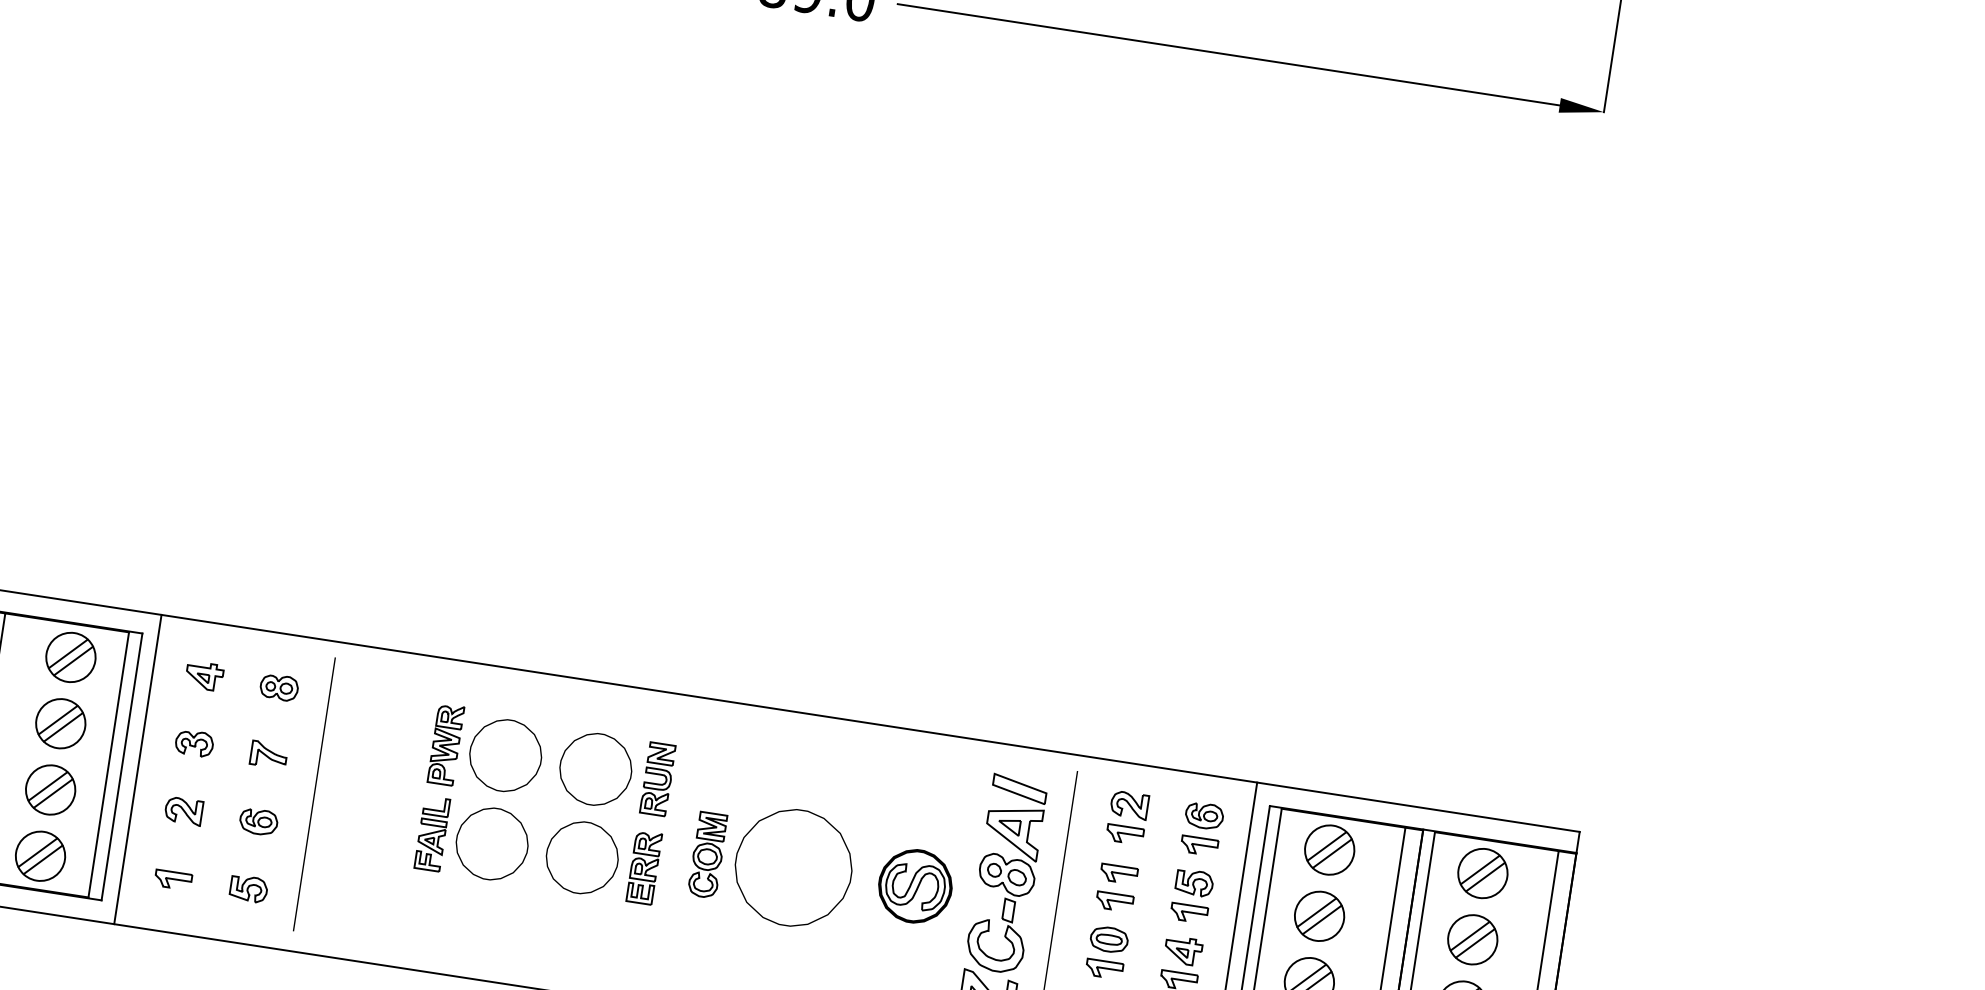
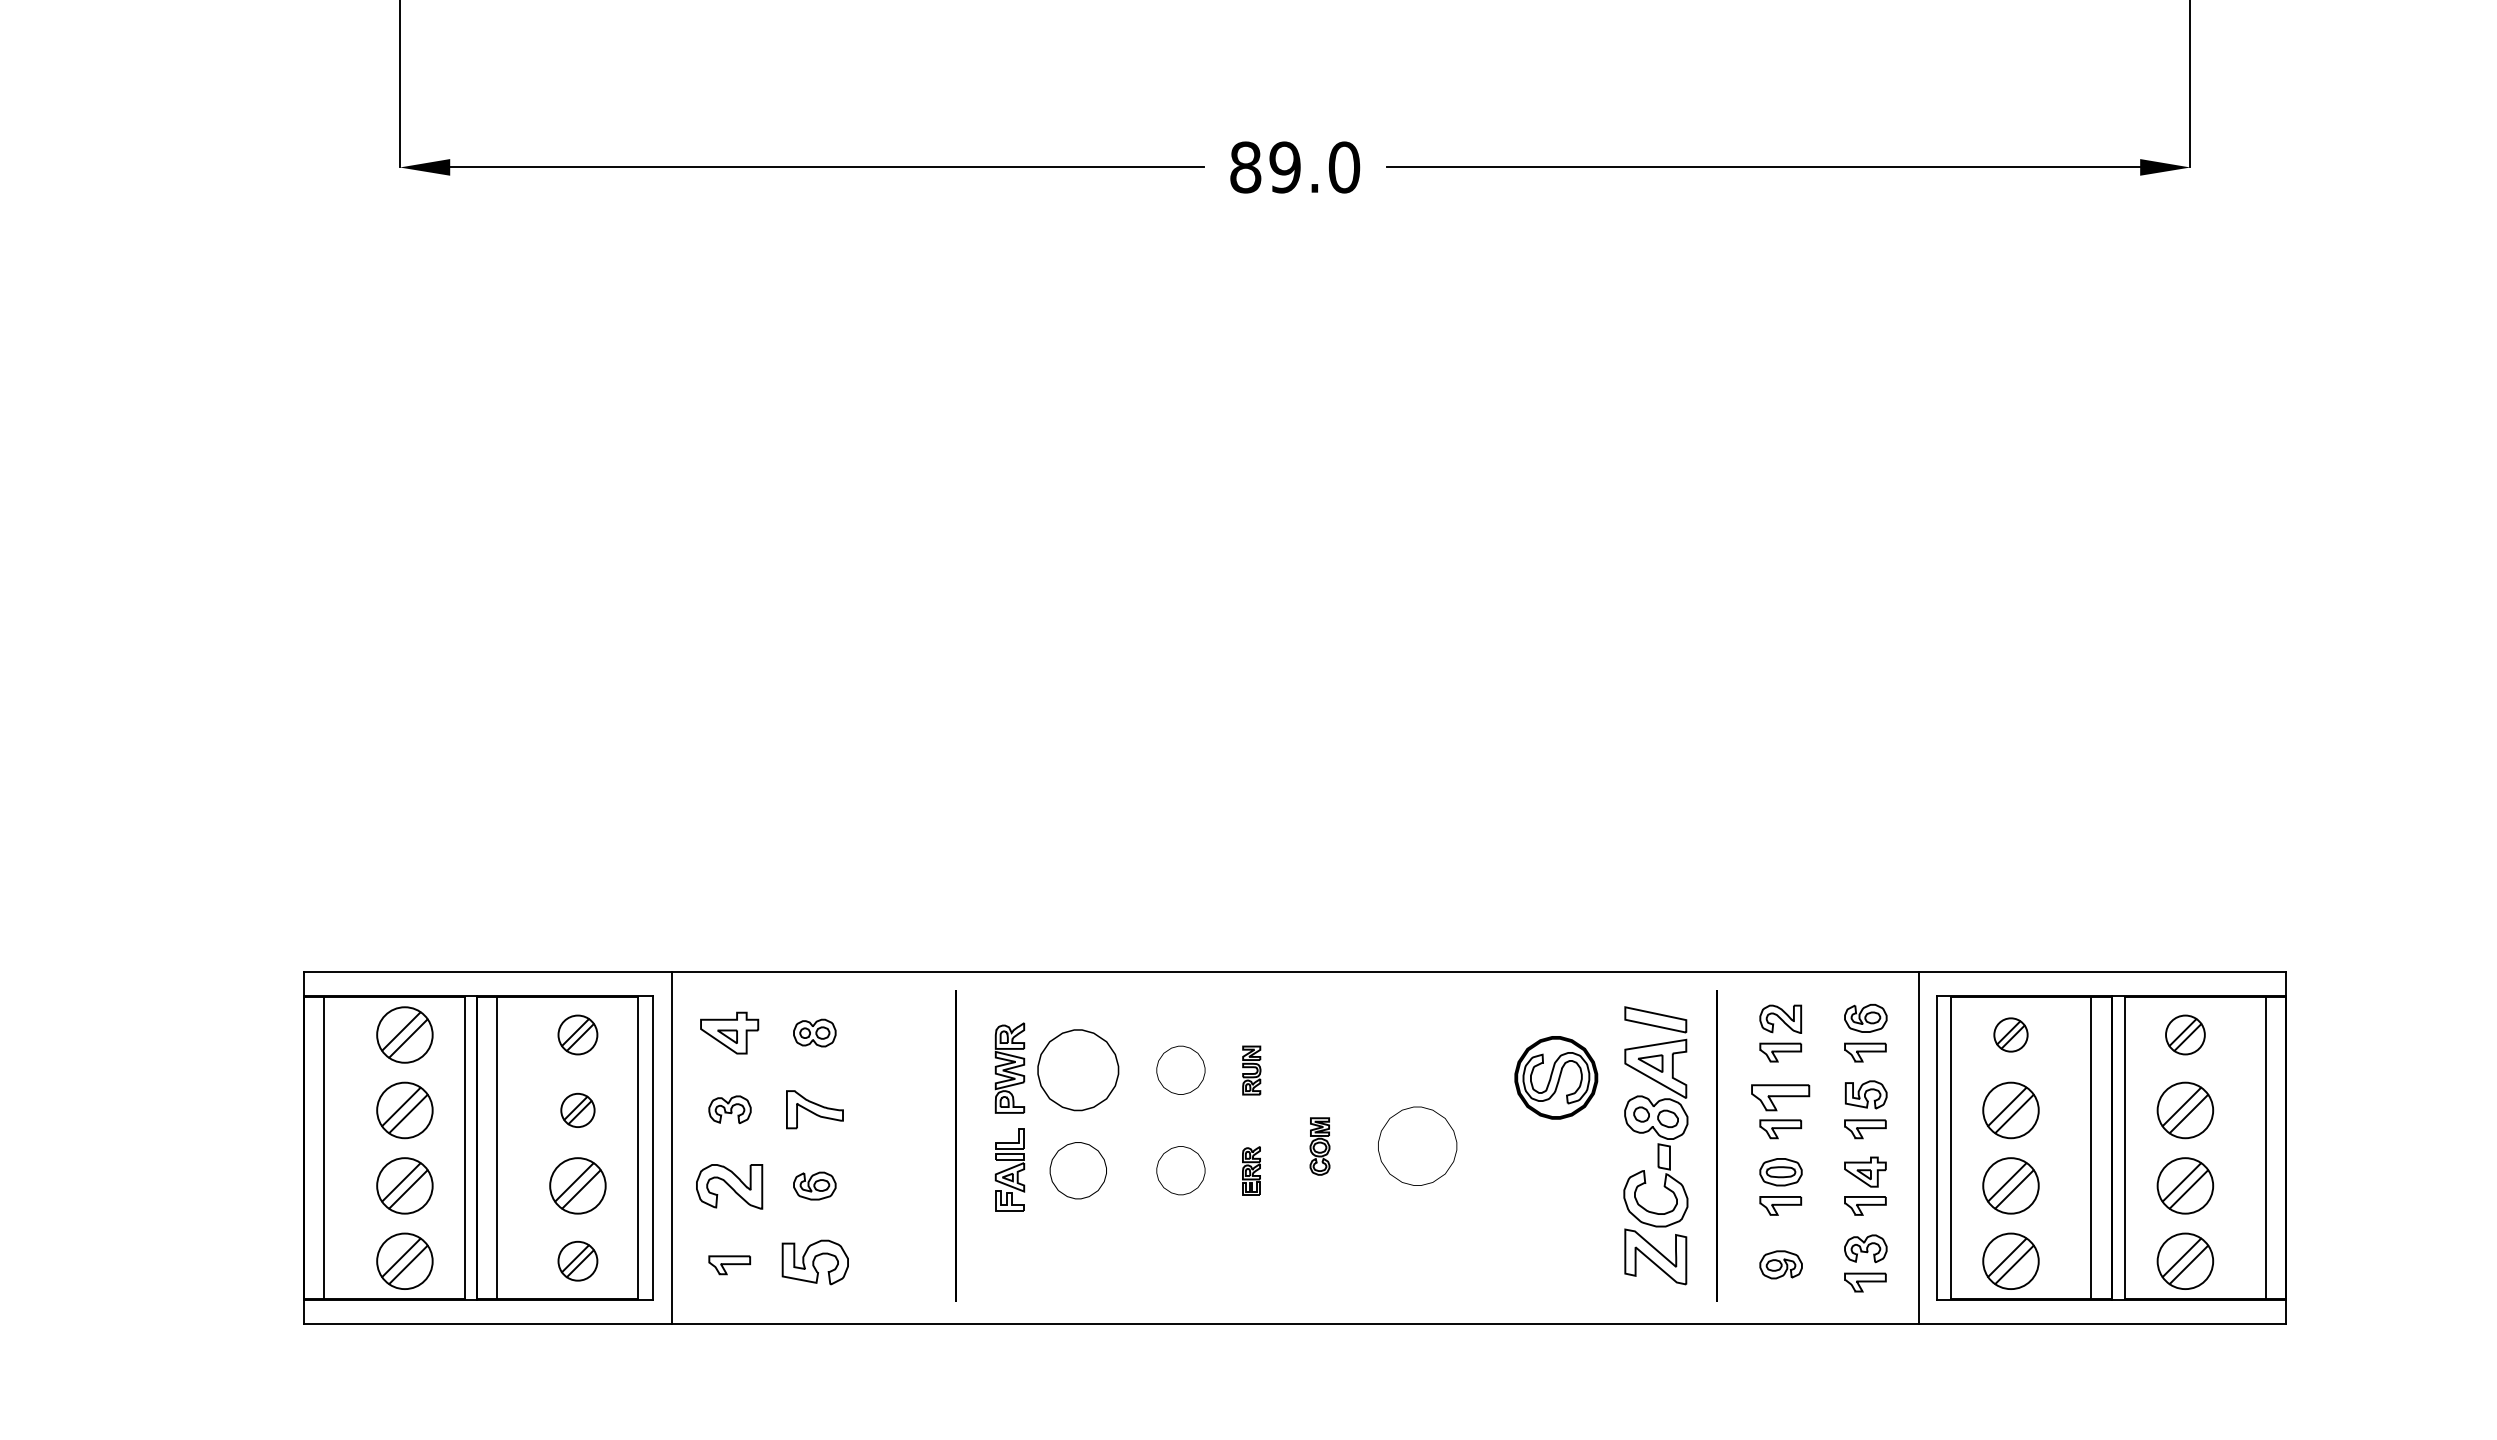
part: (70, 656) -> (577, 1034), size x0.7
part: (204, 675) -> (729, 1032), size x1.4
part: (60, 723) -> (577, 1110), size x0.6
part: (268, 754) -> (814, 1109), size x1.4
part: (595, 769) -> (1180, 1070), size x0.6
part: (657, 779) -> (1251, 1070), size x0.6
line: (313, 793) -> (955, 1145), moved
part: (183, 810) -> (729, 1186), size x1.6
part: (492, 843) -> (1078, 1170), size x0.7
part: (1329, 849) -> (2010, 1034), size x0.6
part: (40, 855) -> (577, 1260), size x0.7
part: (707, 855) -> (1319, 1146), size x0.6
part: (582, 857) -> (1180, 1170), size x0.6
part: (644, 867) -> (1251, 1170), size x0.6
part: (793, 868) -> (1417, 1146), size x0.6
part: (1118, 873) -> (1780, 1097), size x1.4
part: (1483, 873) -> (2185, 1034), size x0.7
part: (915, 886) -> (1556, 1077), moved
part: (248, 889) -> (814, 1262), size x1.6

